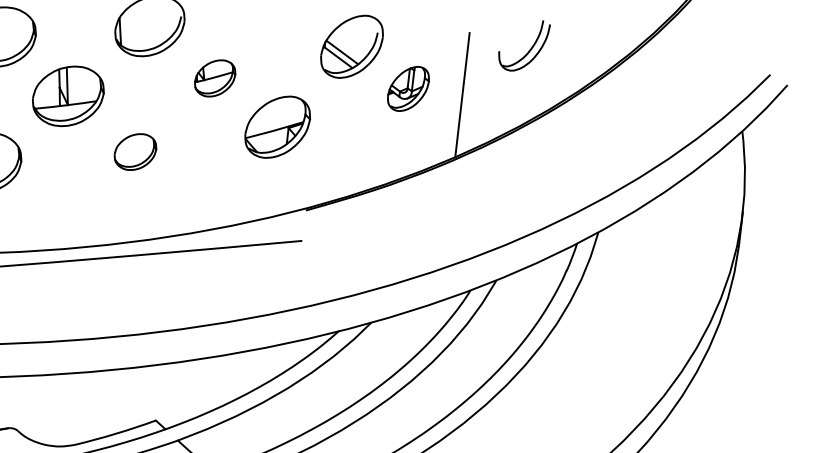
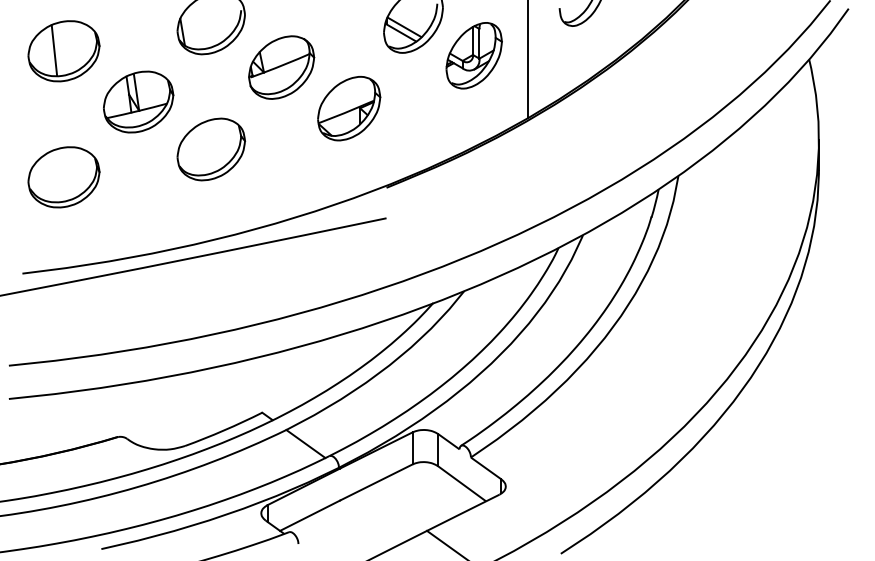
part: (214, 78) -> (281, 67), size x1.67
part: (407, 88) -> (473, 55), size x1.43
part: (135, 152) -> (211, 149), size x1.67

